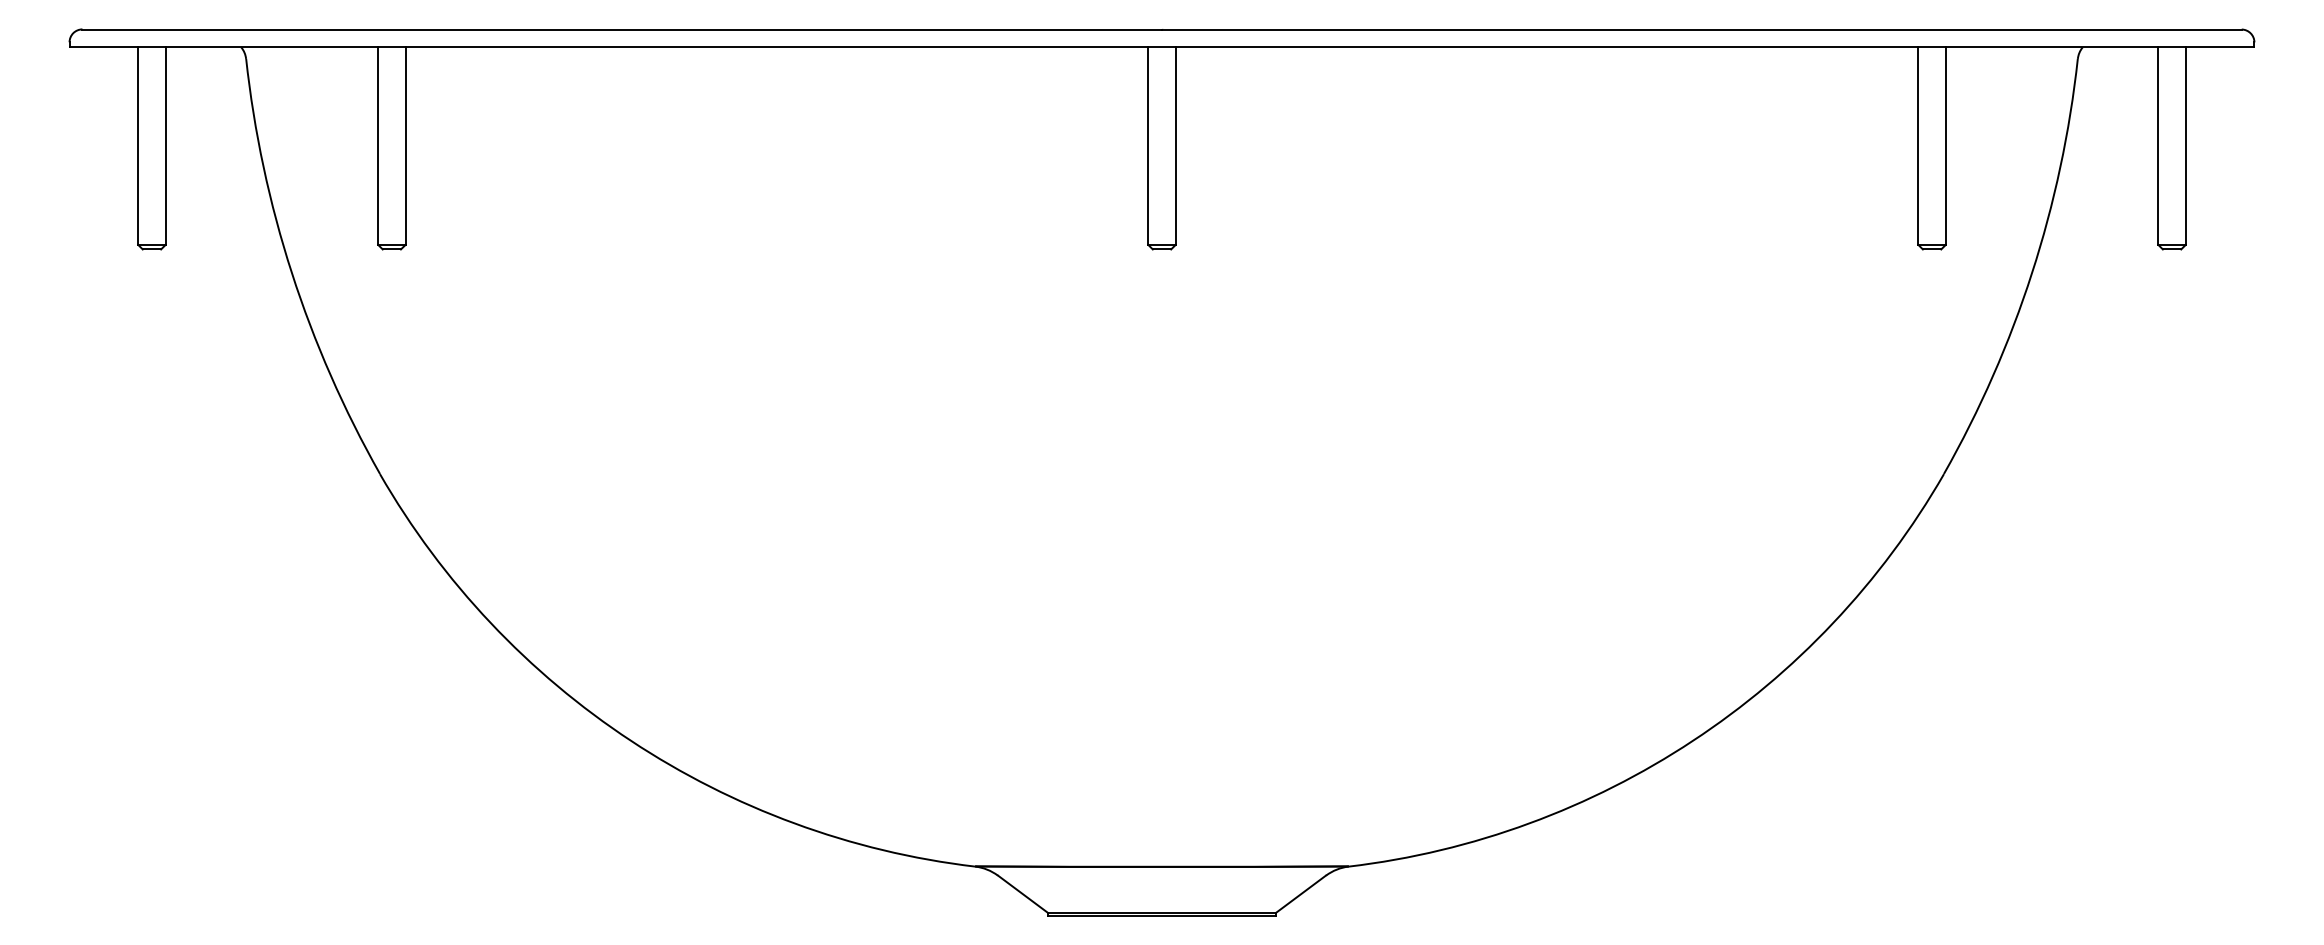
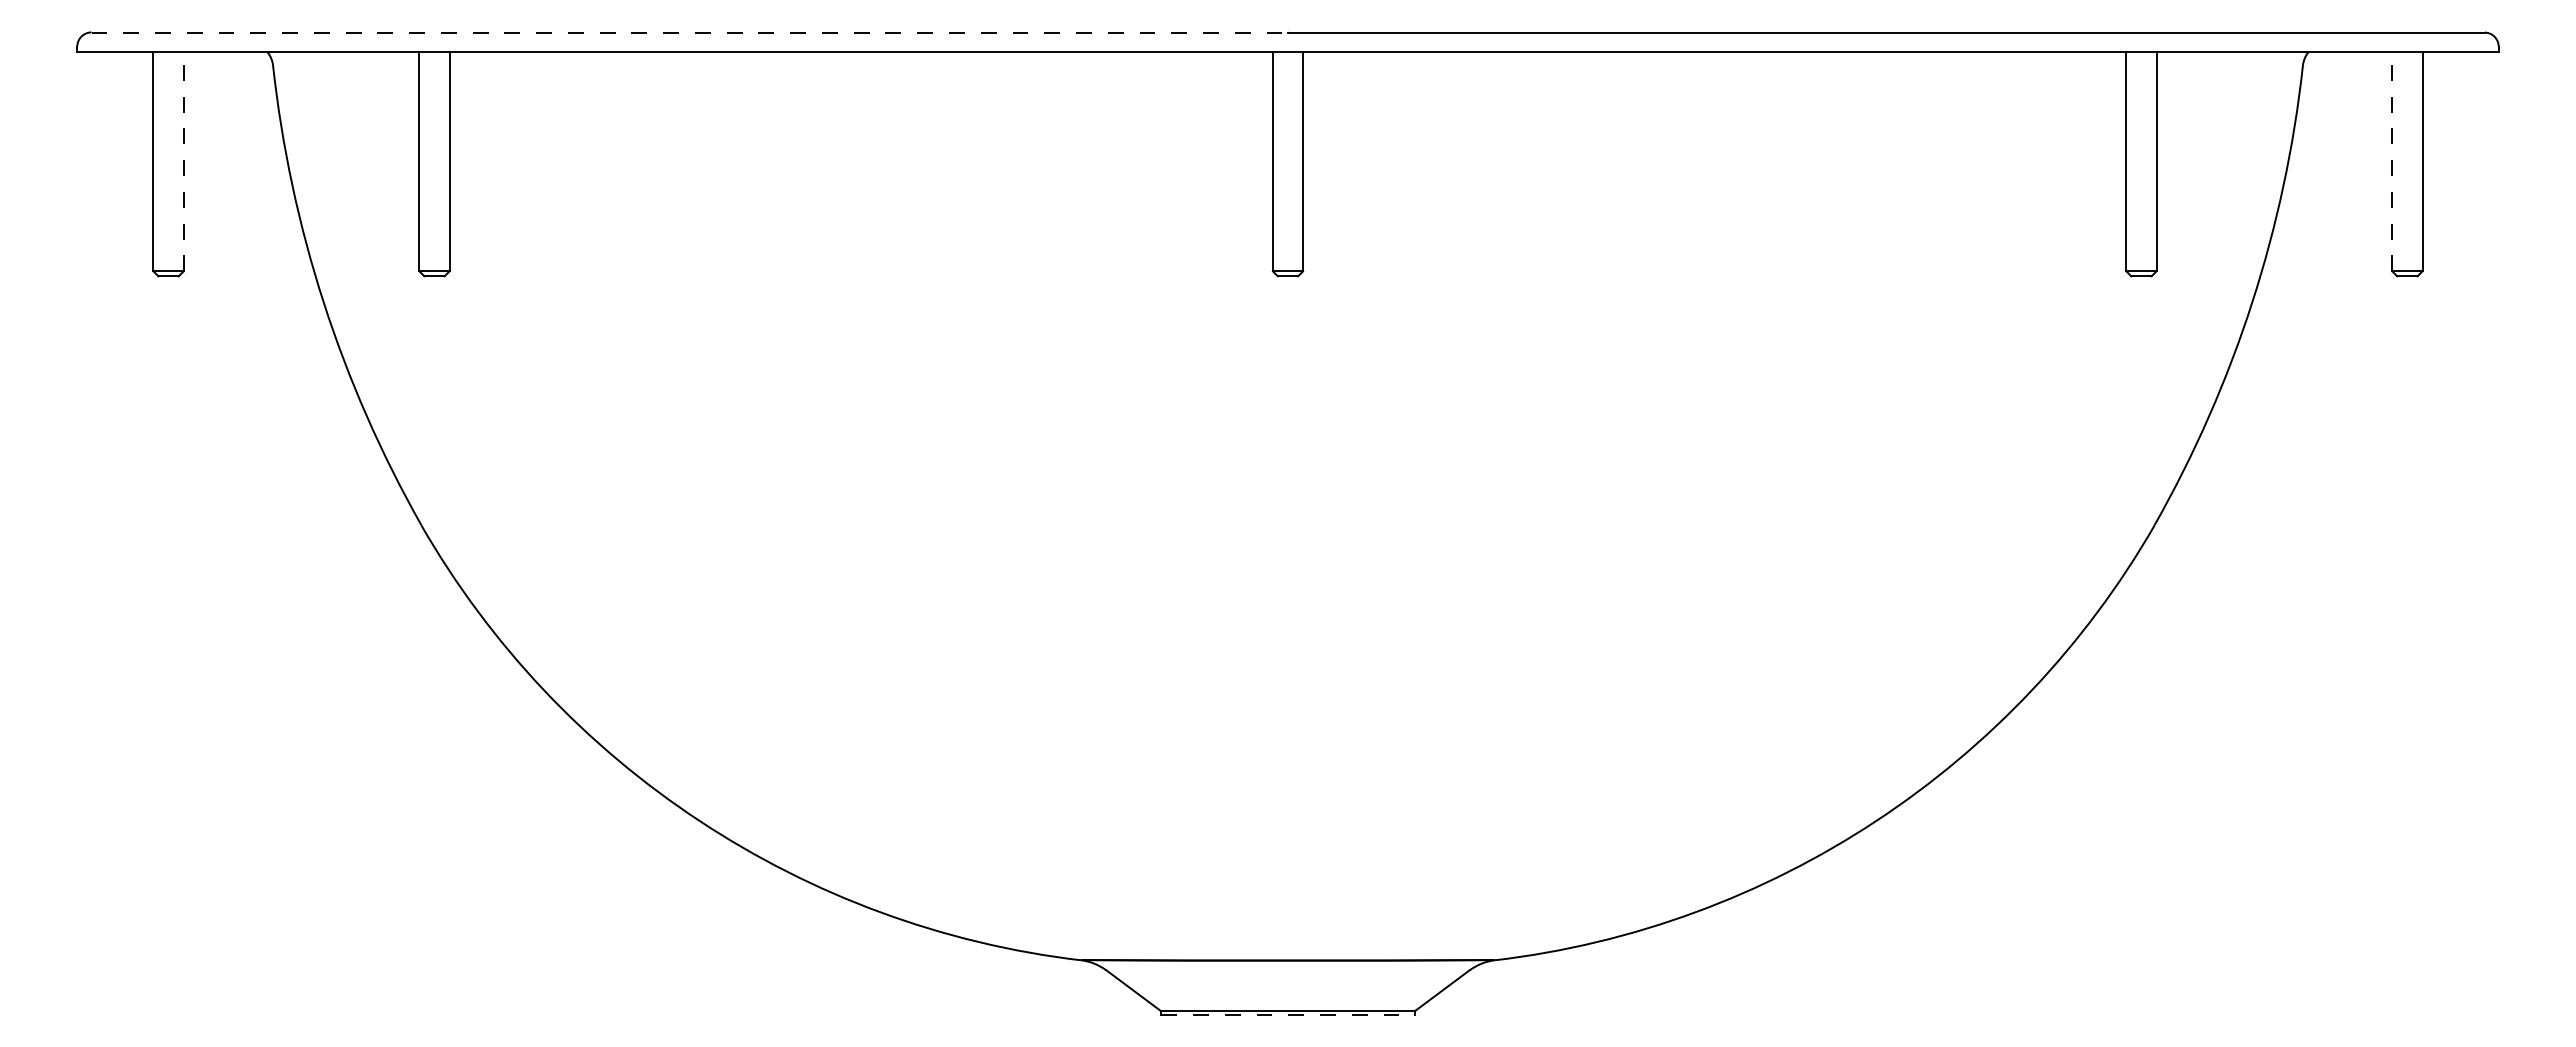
line: (622, 29) -> (690, 32), solid -> dashed
line: (165, 145) -> (183, 161), solid -> dashed
line: (2158, 145) -> (2392, 161), solid -> dashed
line: (1162, 916) -> (1288, 1015), solid -> dashed

